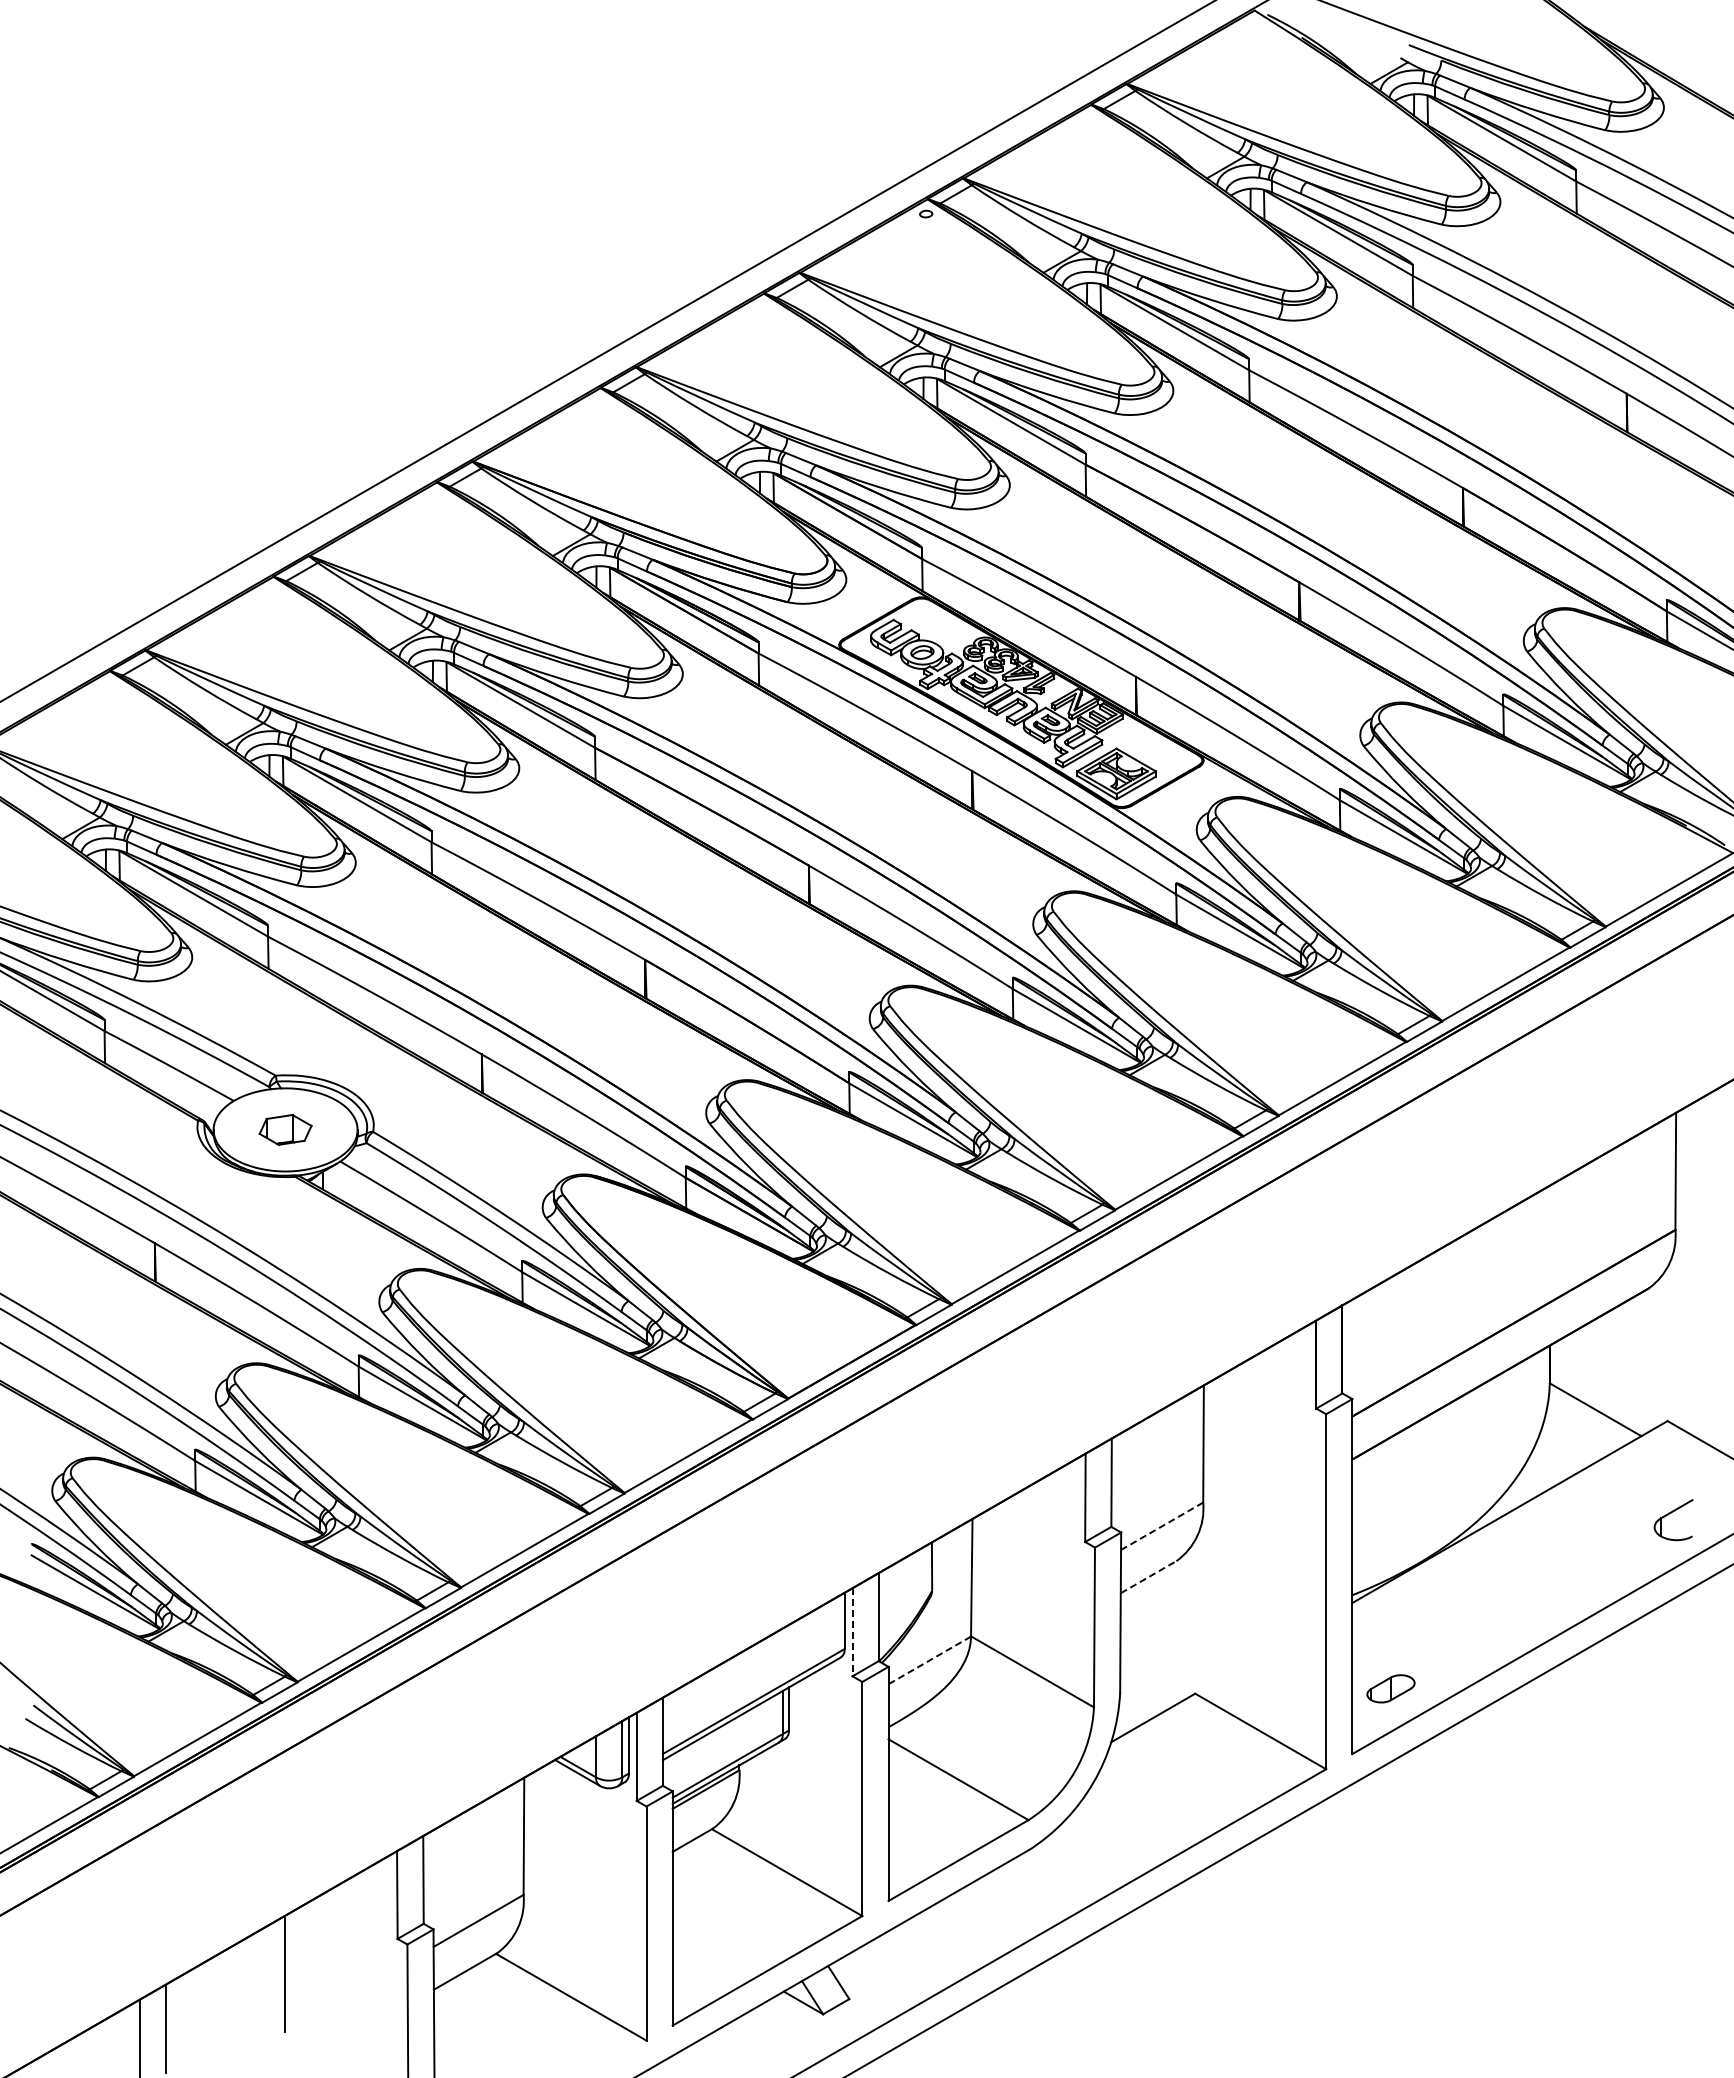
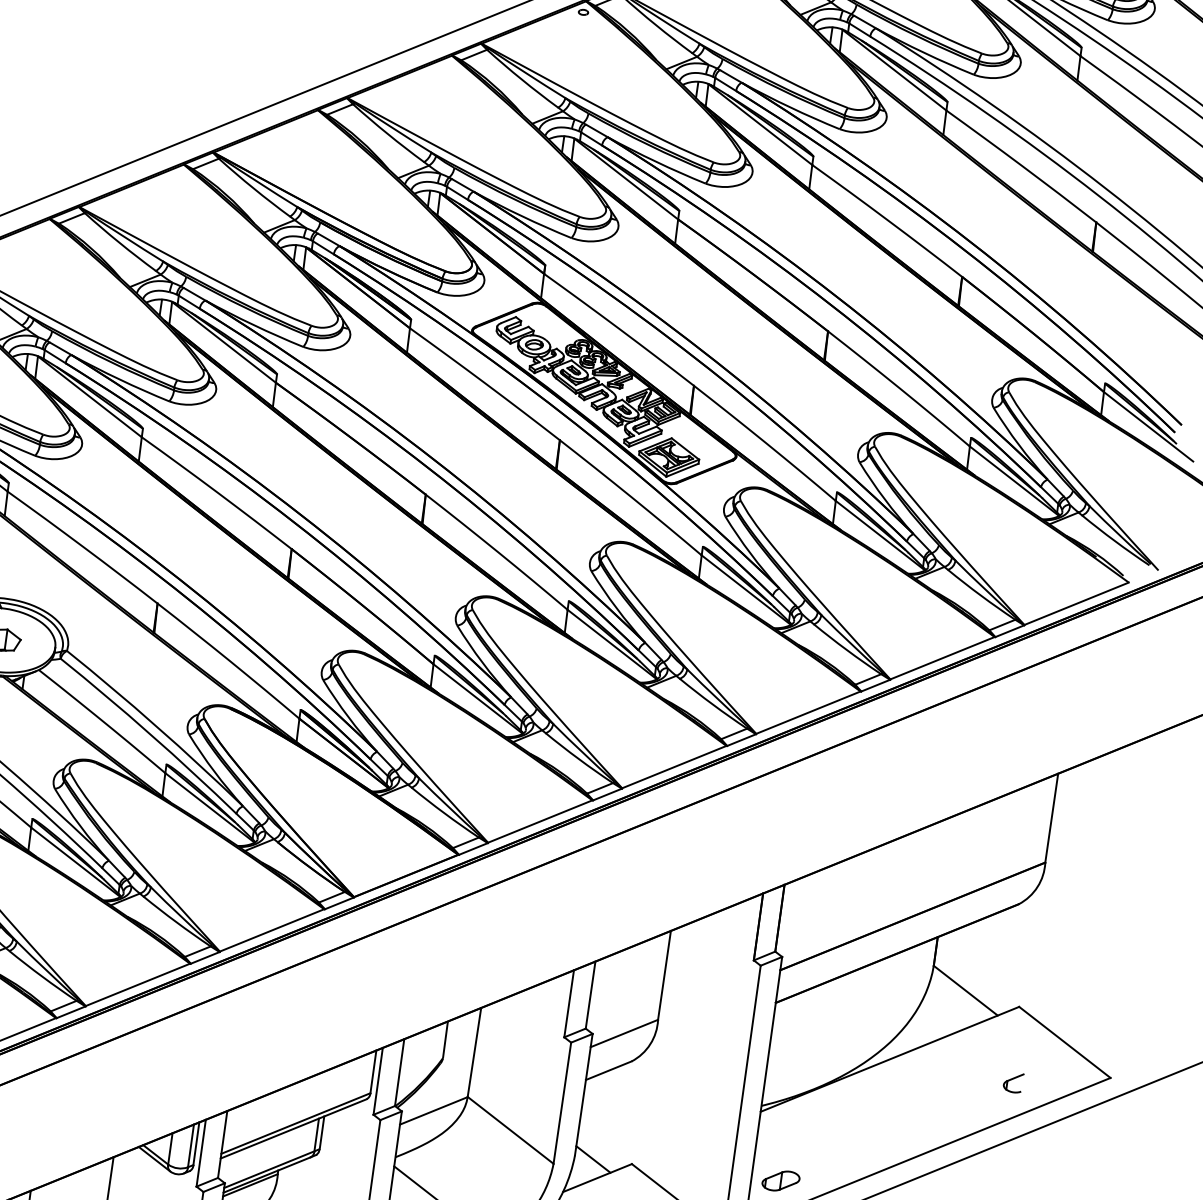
part: (1673, 1519) -> (1013, 1082), size x0.62
line: (1161, 1526) -> (623, 1033), dashed -> solid
line: (1149, 1576) -> (609, 1070), dashed -> solid
line: (852, 1632) -> (378, 1081), dashed -> solid
line: (929, 1660) -> (433, 1110), dashed -> solid
line: (1144, 1694) -> (593, 1159), added

